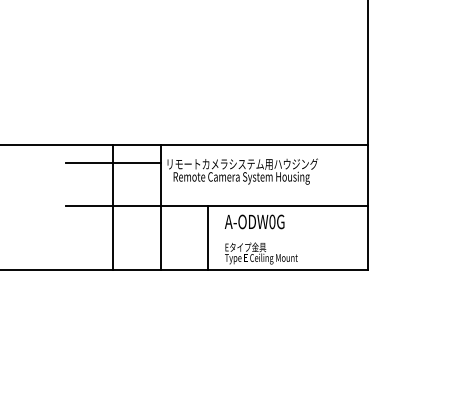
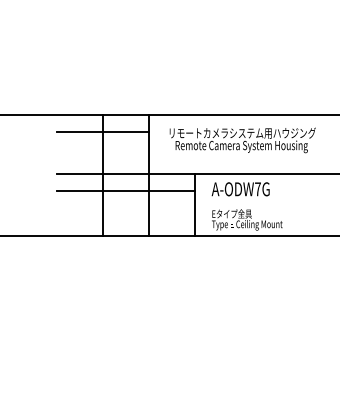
text: (242, 171) -> (242, 140), moved
text: (272, 221) -> (258, 188), A-ODW0G -> A-ODW7G
line: (136, 224) -> (125, 191), added

